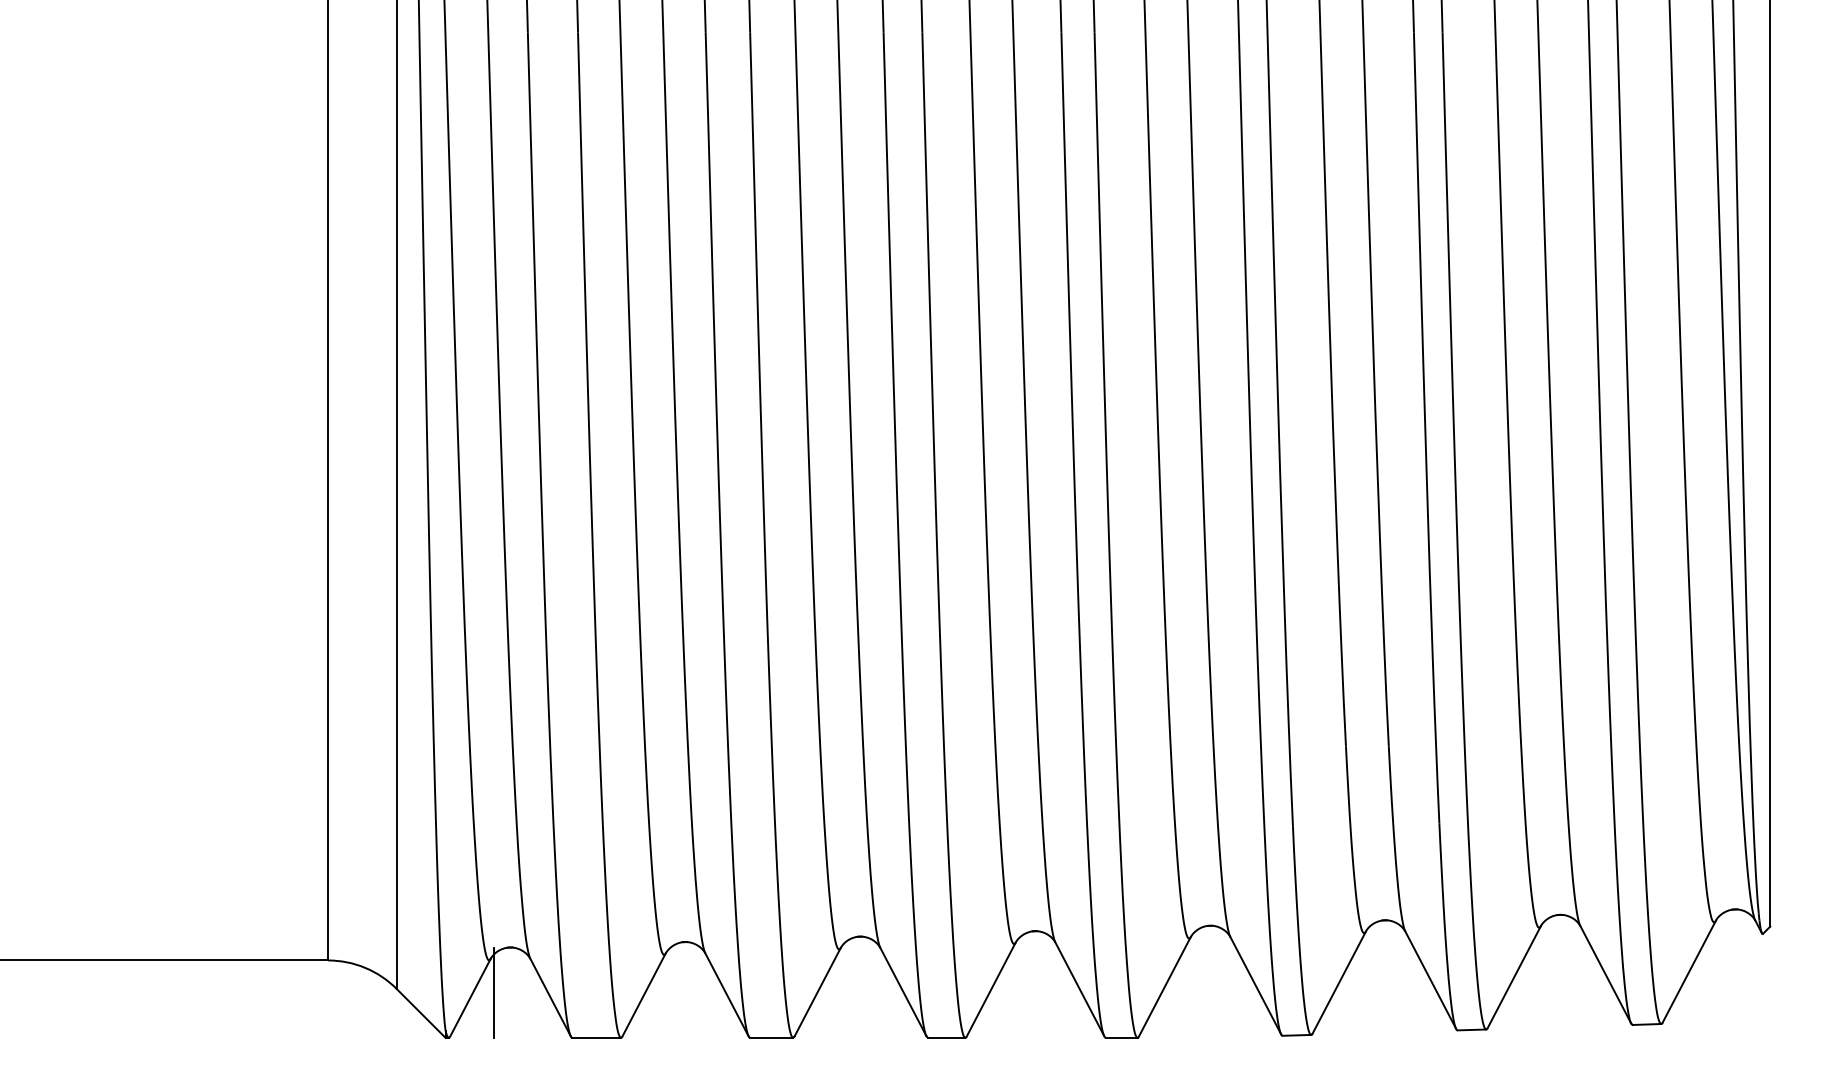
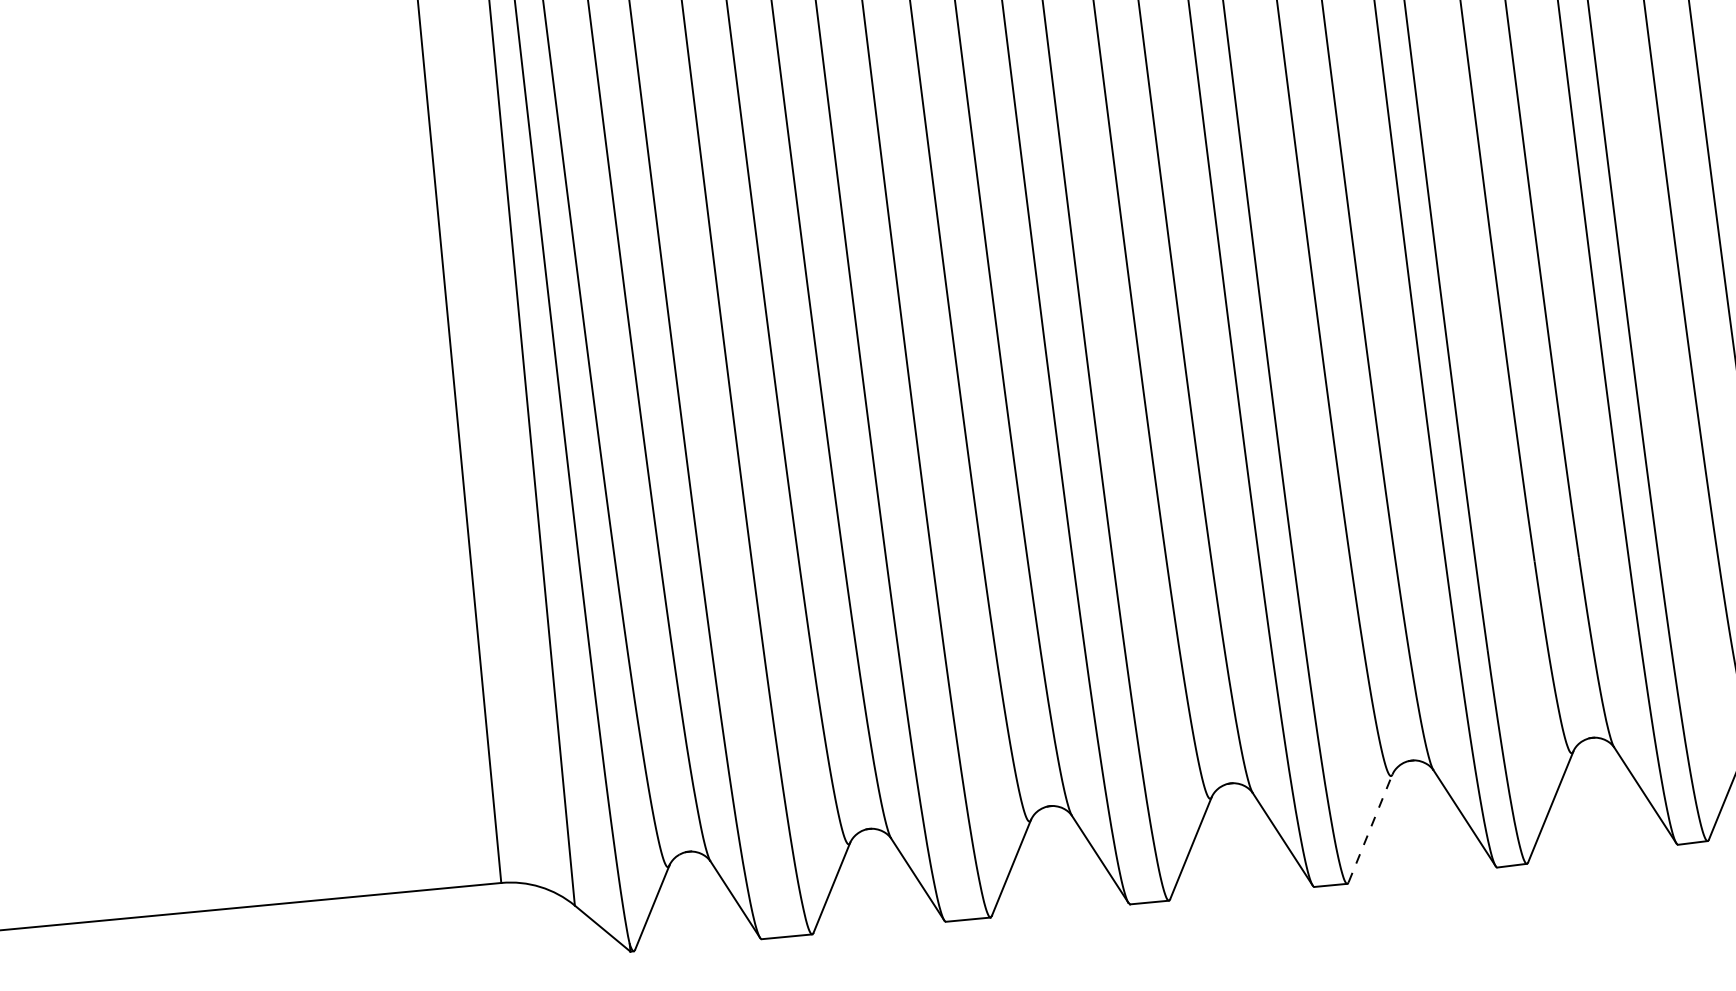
line: (1164, 986) -> (1370, 828), solid -> dashed
line: (493, 992) -> (675, 899), removed

